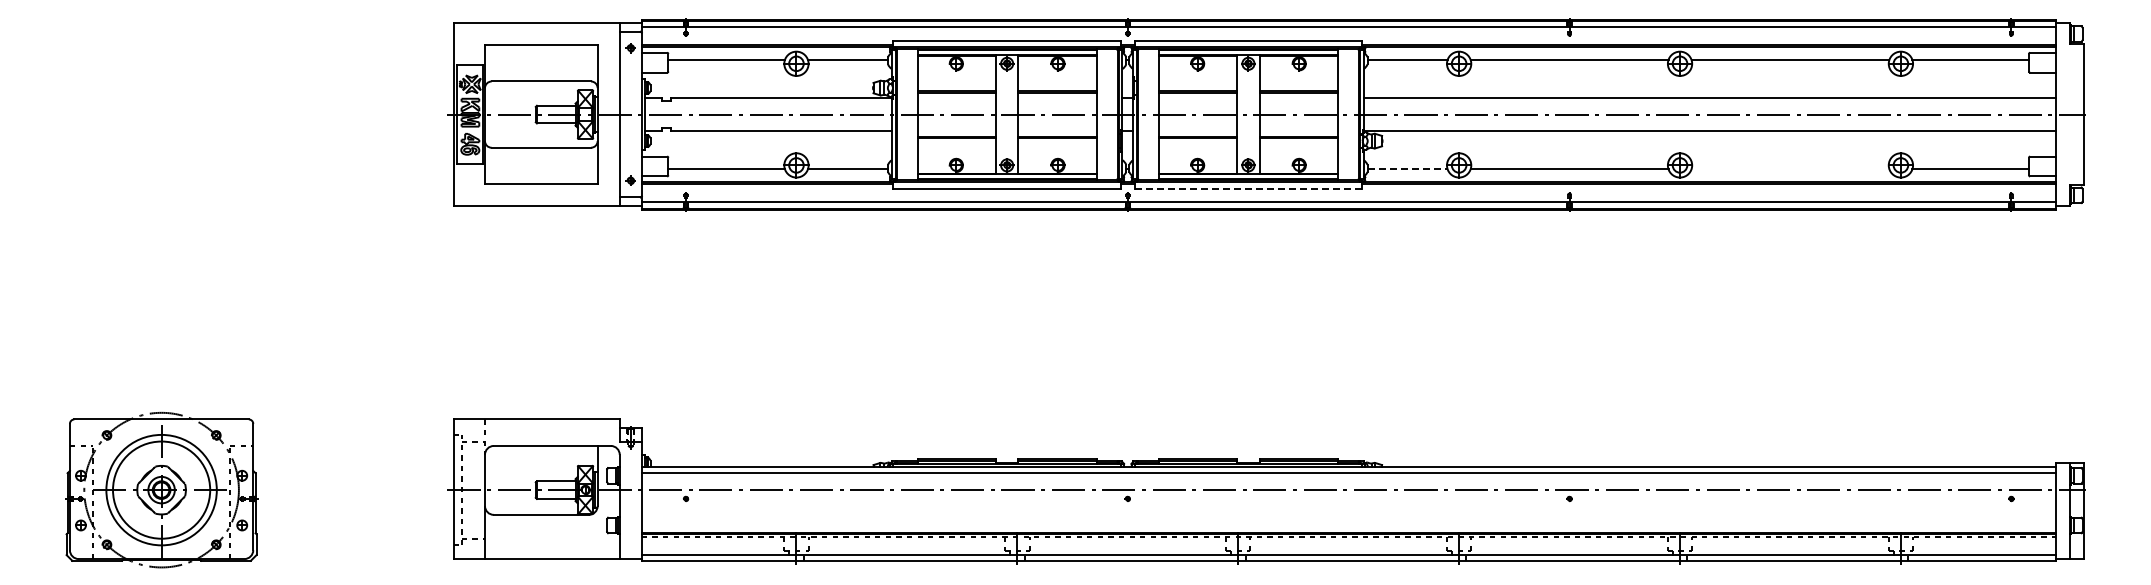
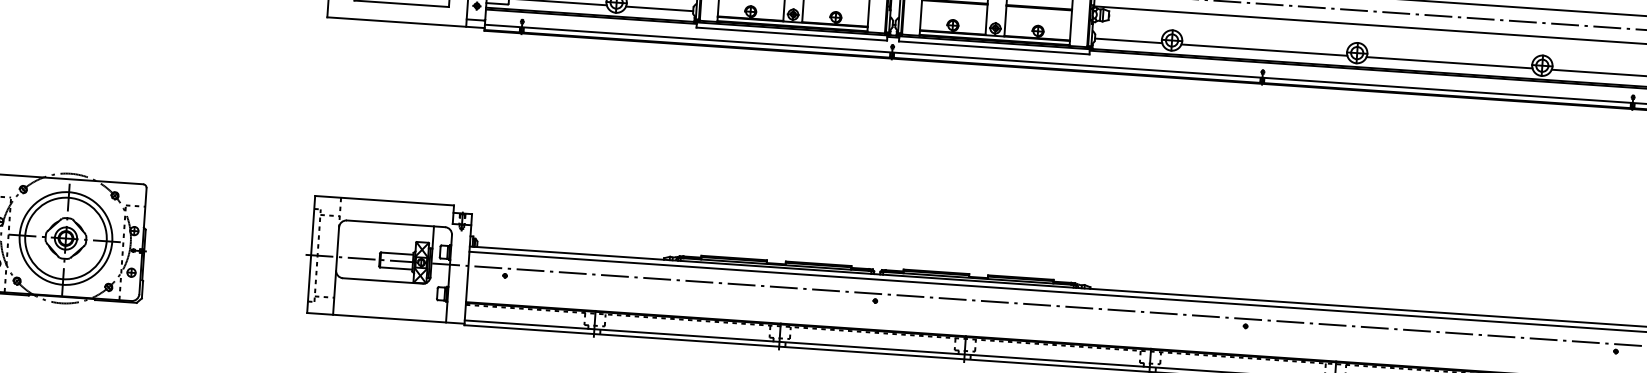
line: (1408, 169) -> (1129, 41), dashed -> solid
line: (1790, 169) -> (1449, 62), added
line: (1248, 188) -> (994, 47), dashed -> solid

